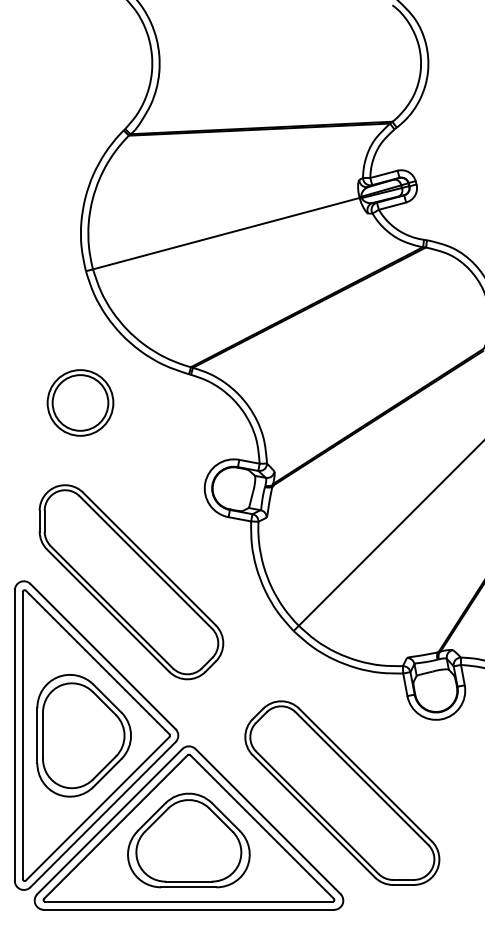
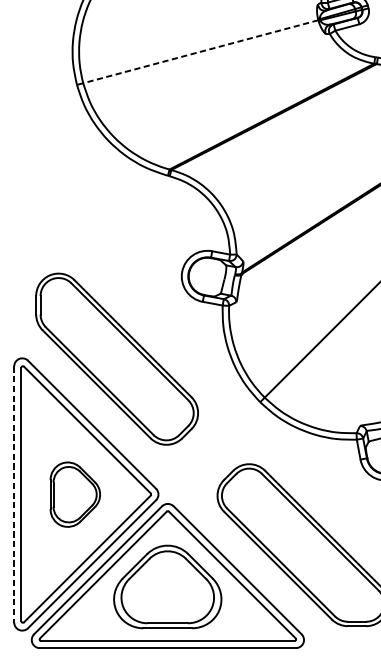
line: (225, 233) -> (200, 51), solid -> dashed
part: (80, 402) -> (72, 200), removed
part: (83, 735) -> (74, 494), size x0.6
line: (14, 736) -> (13, 495), solid -> dashed

